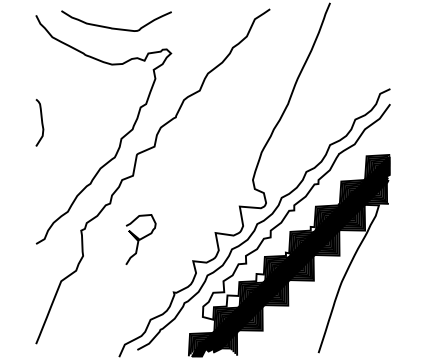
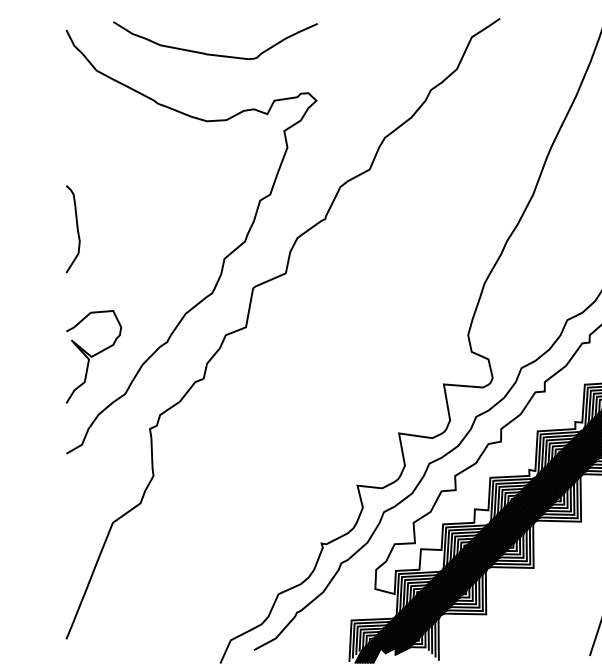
curve: (140, 239) -> (92, 356), moved

